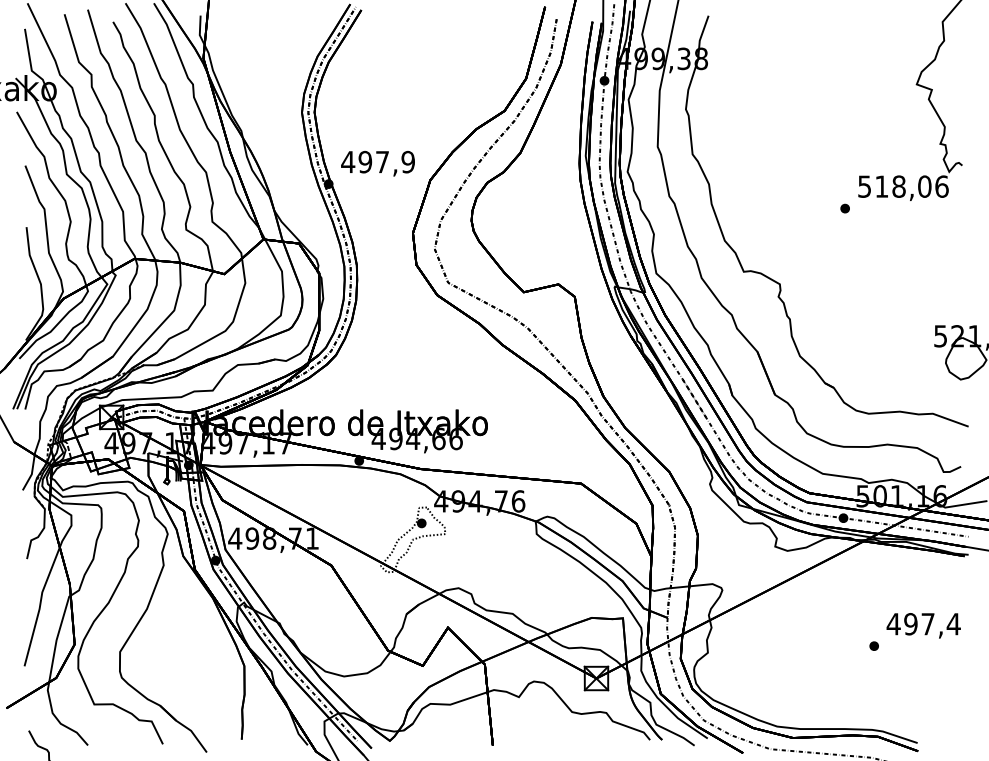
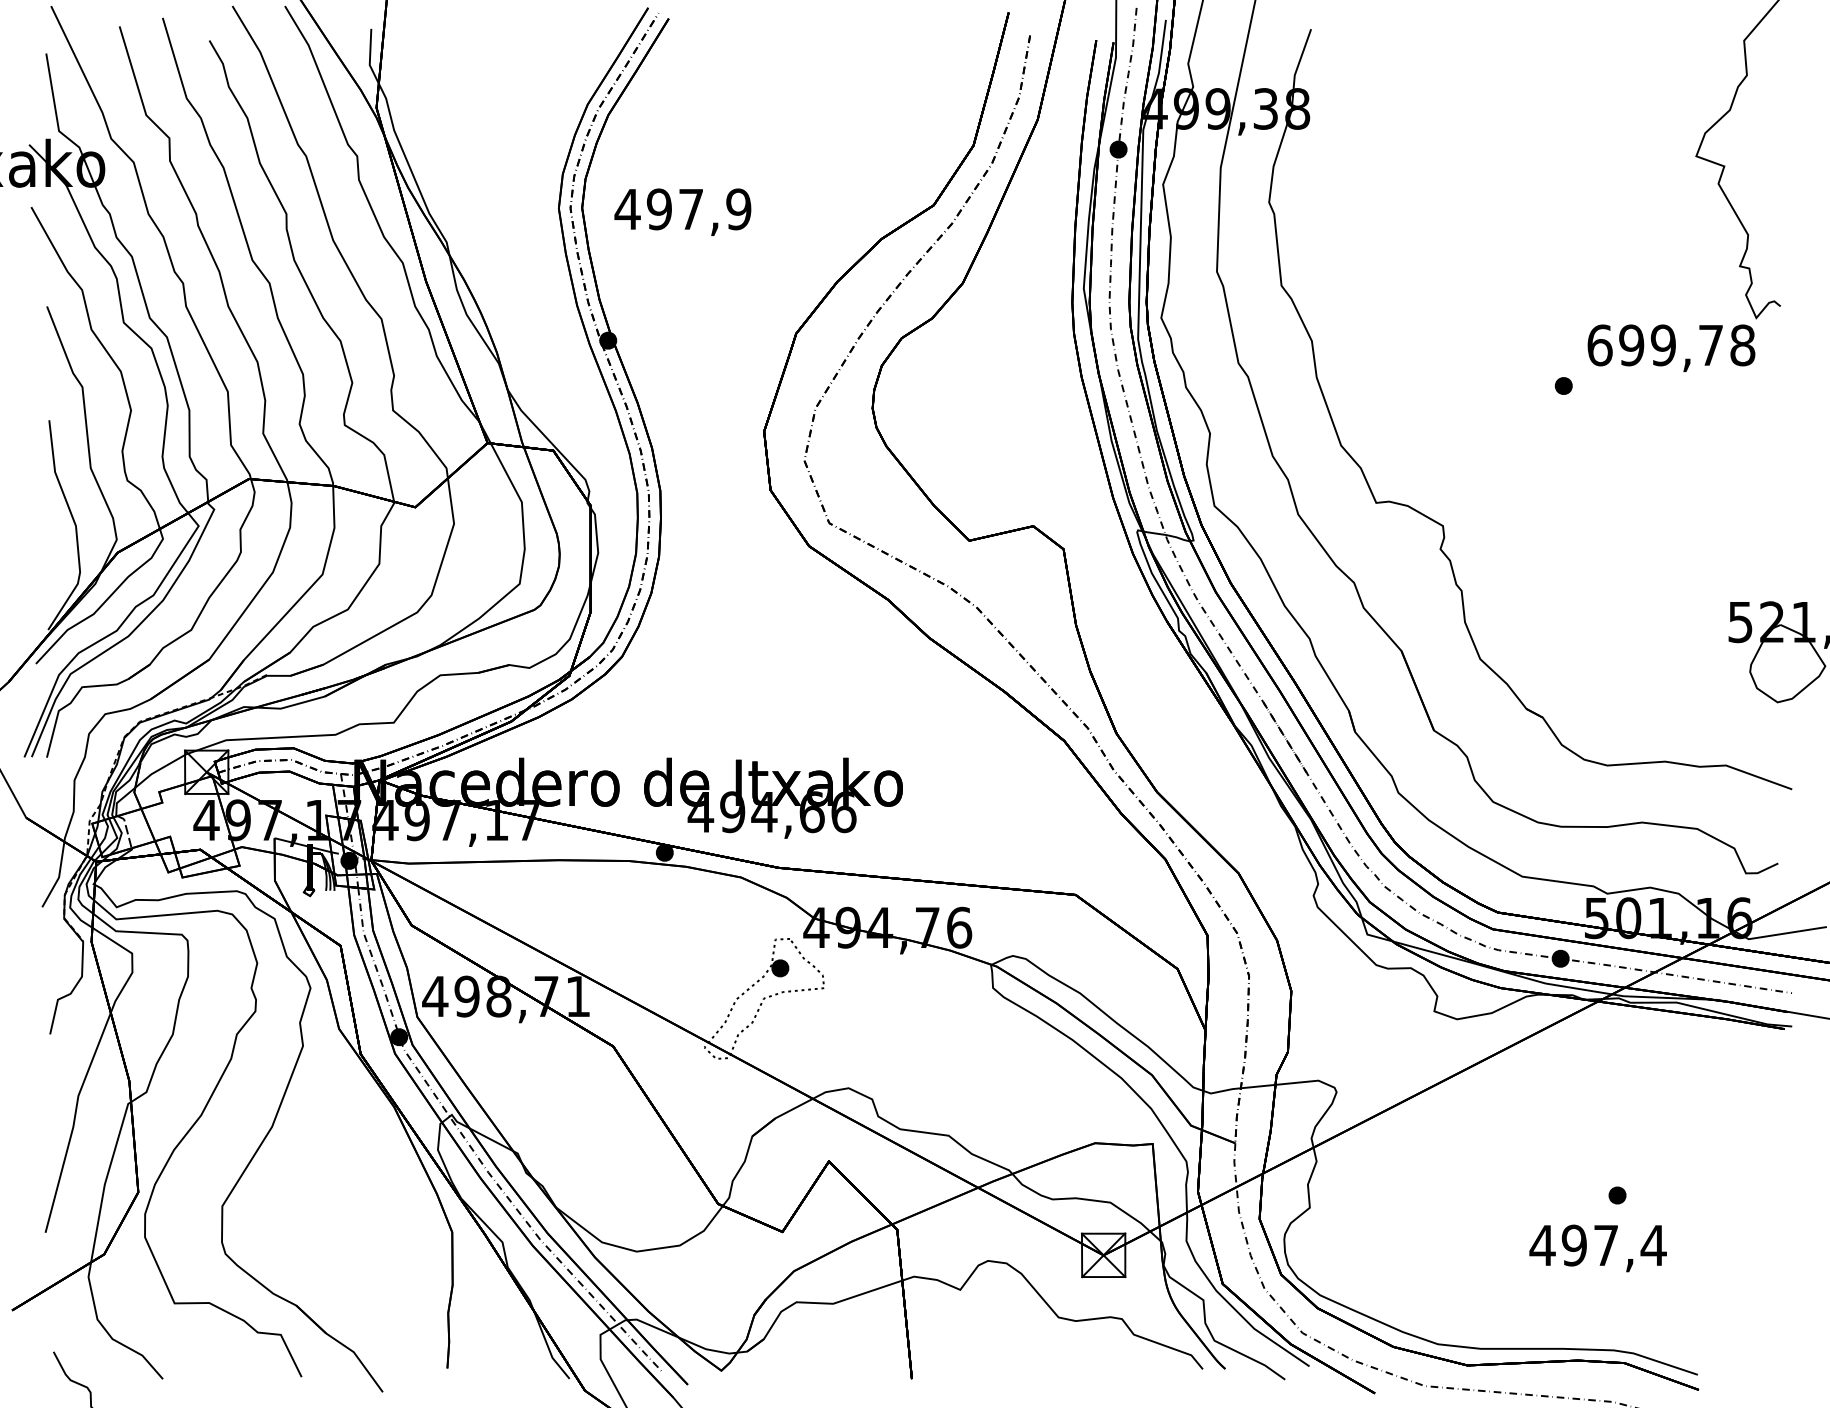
text: (377, 163) -> (681, 211), moved
text: (903, 186) -> (1671, 345), 518,06 -> 699,78
text: (923, 625) -> (1597, 1247), moved

